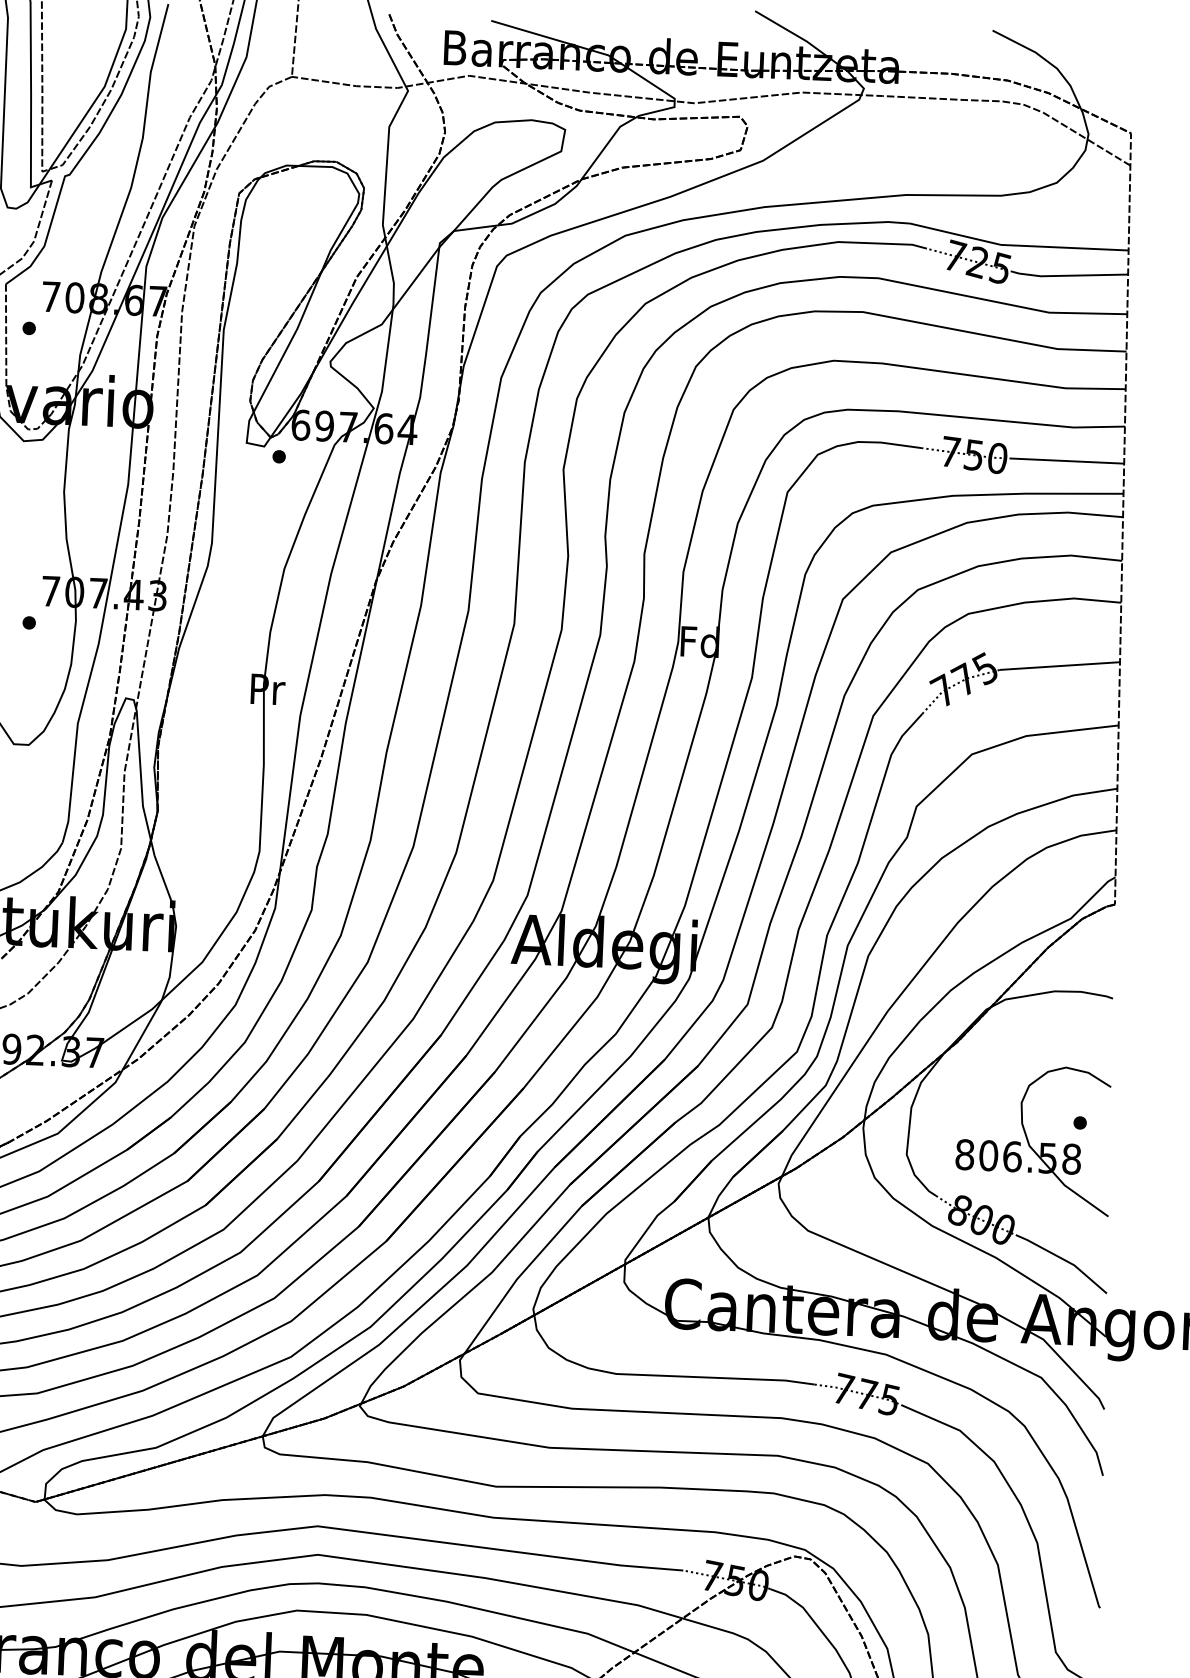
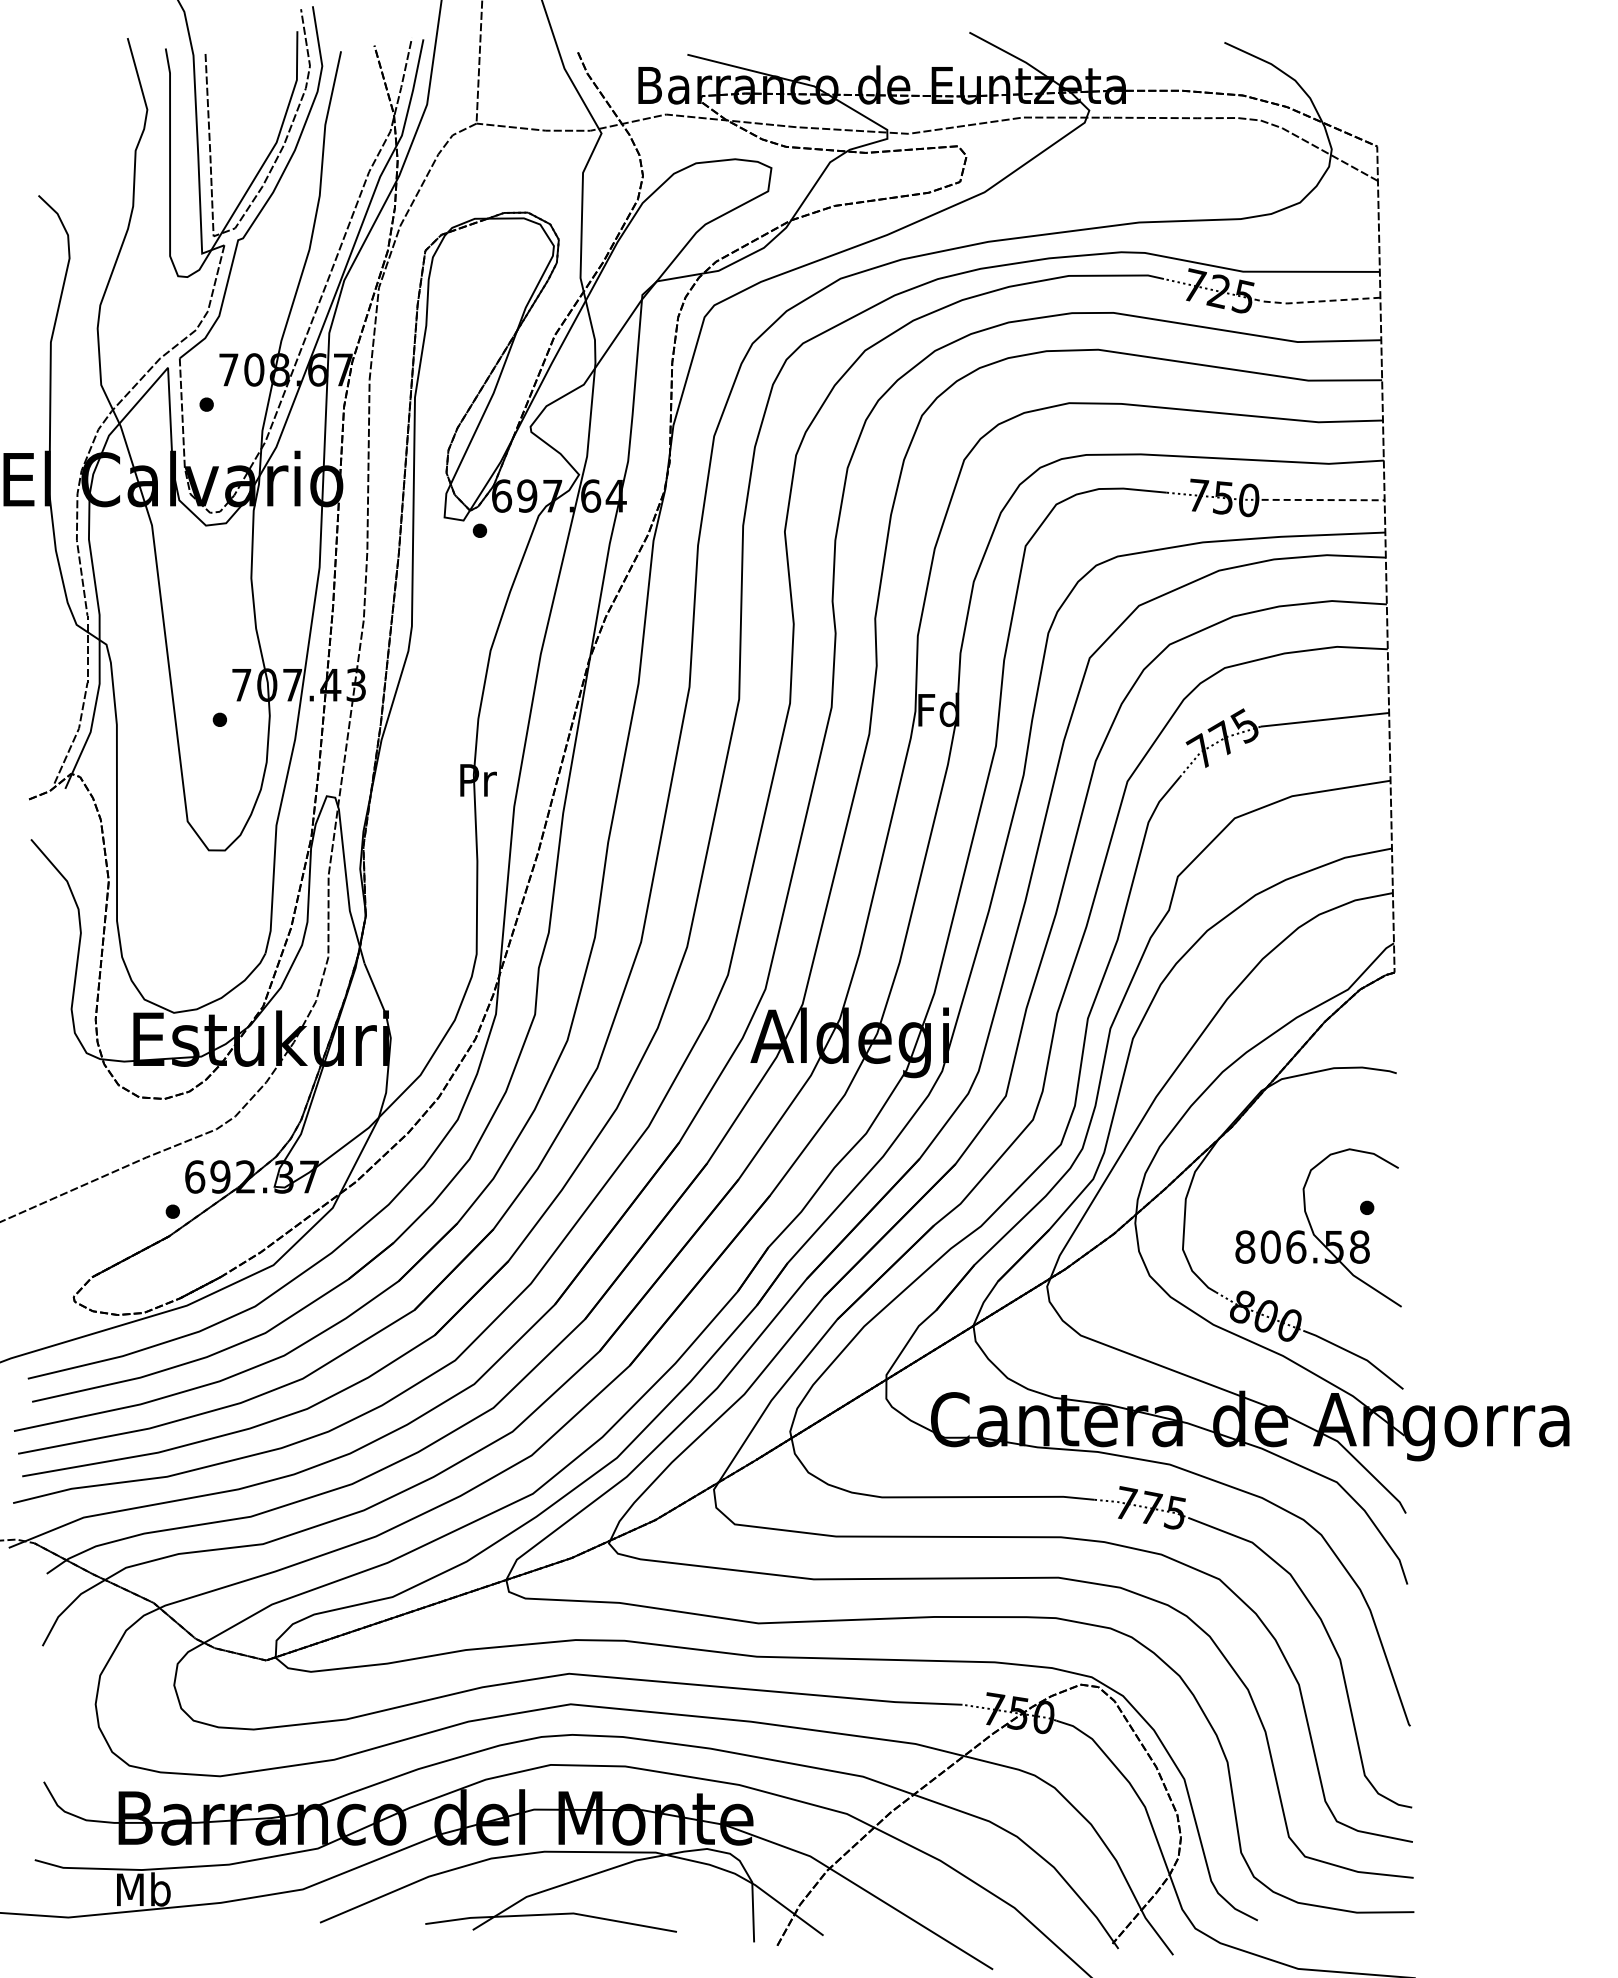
line: (1068, 275) -> (1316, 301), solid -> dashed
line: (1067, 461) -> (1323, 500), solid -> dashed

